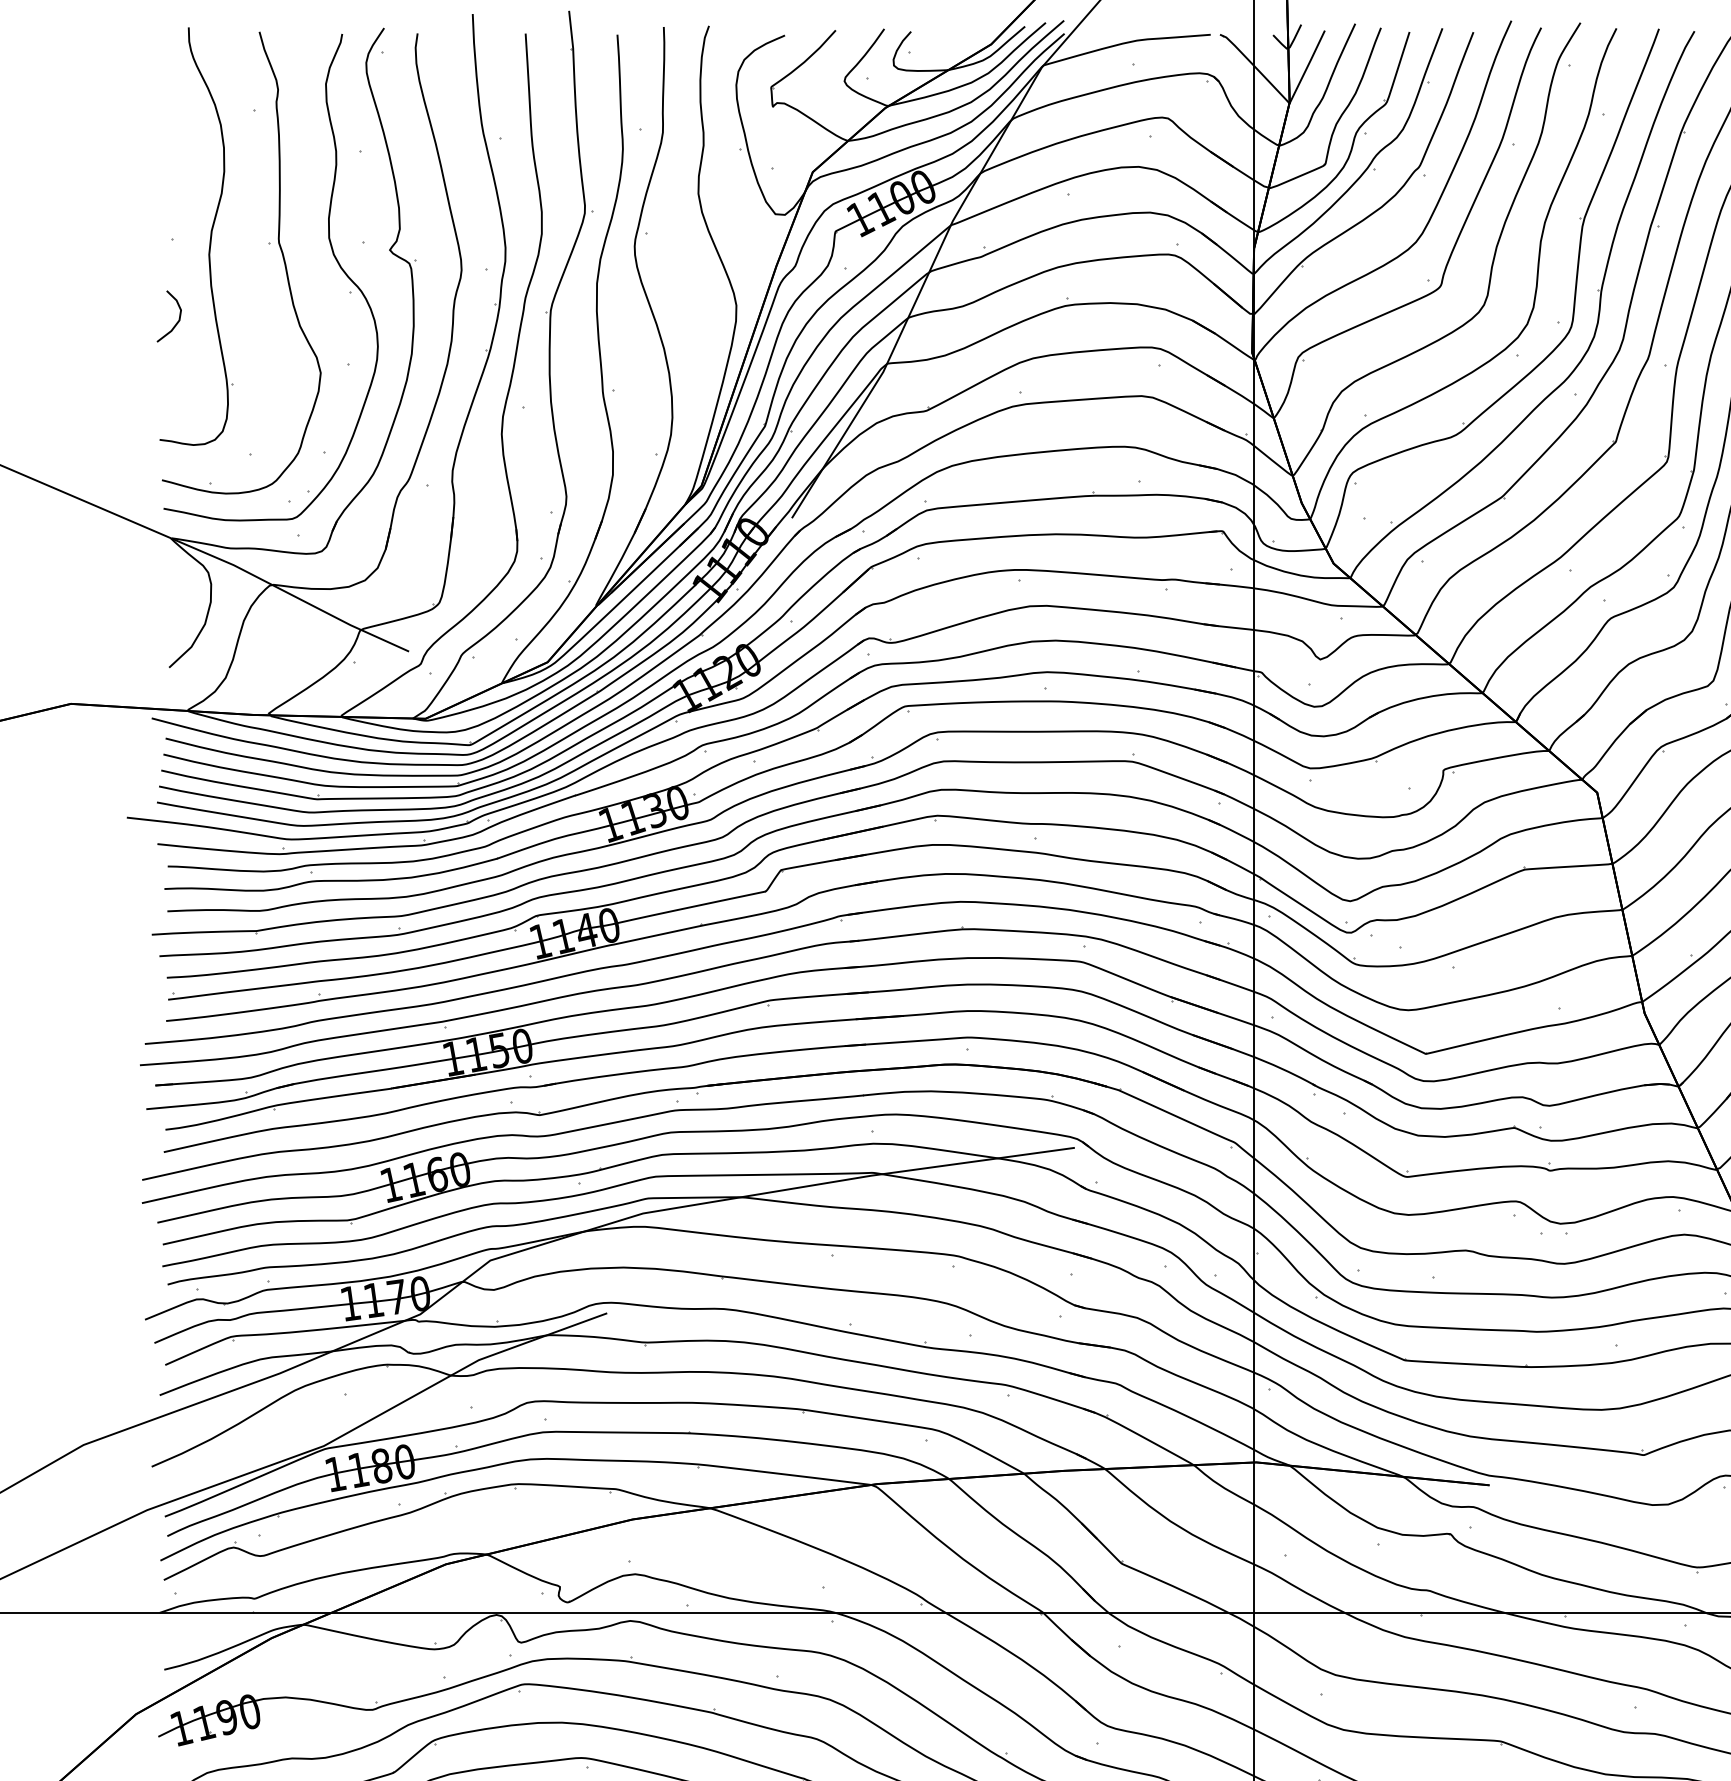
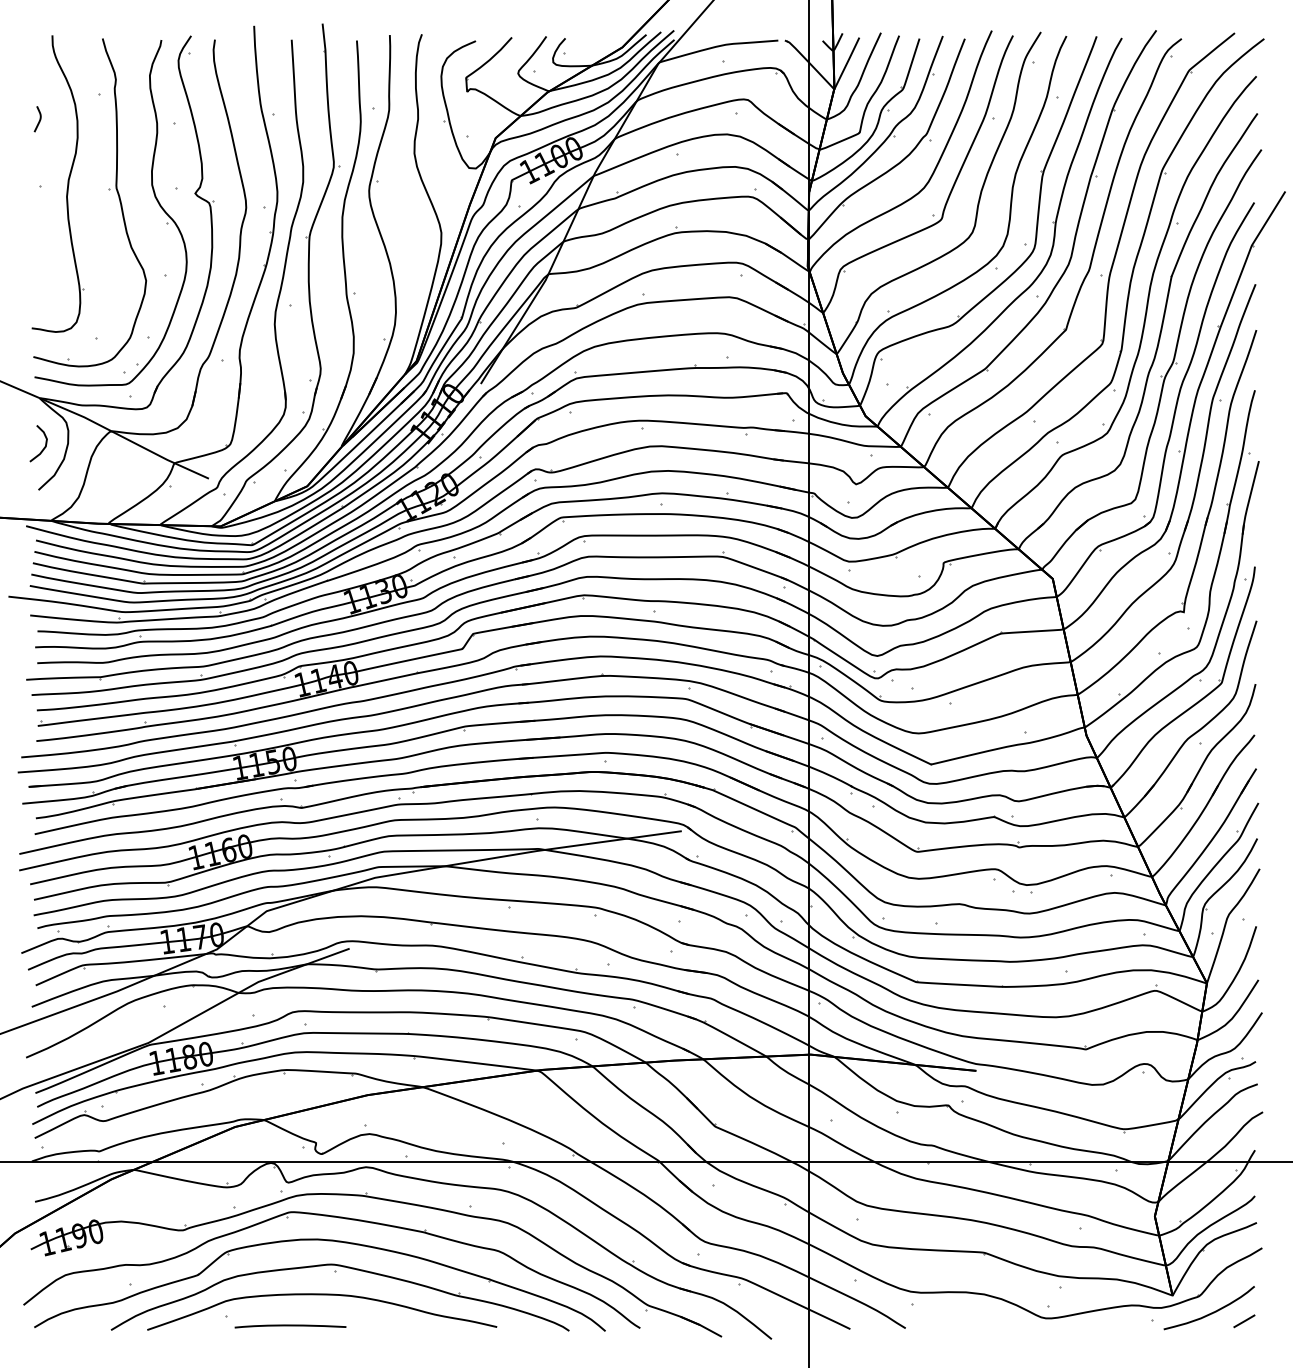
curve: (170, 145) -> (39, 119), added
curve: (176, 321) -> (43, 447), moved

